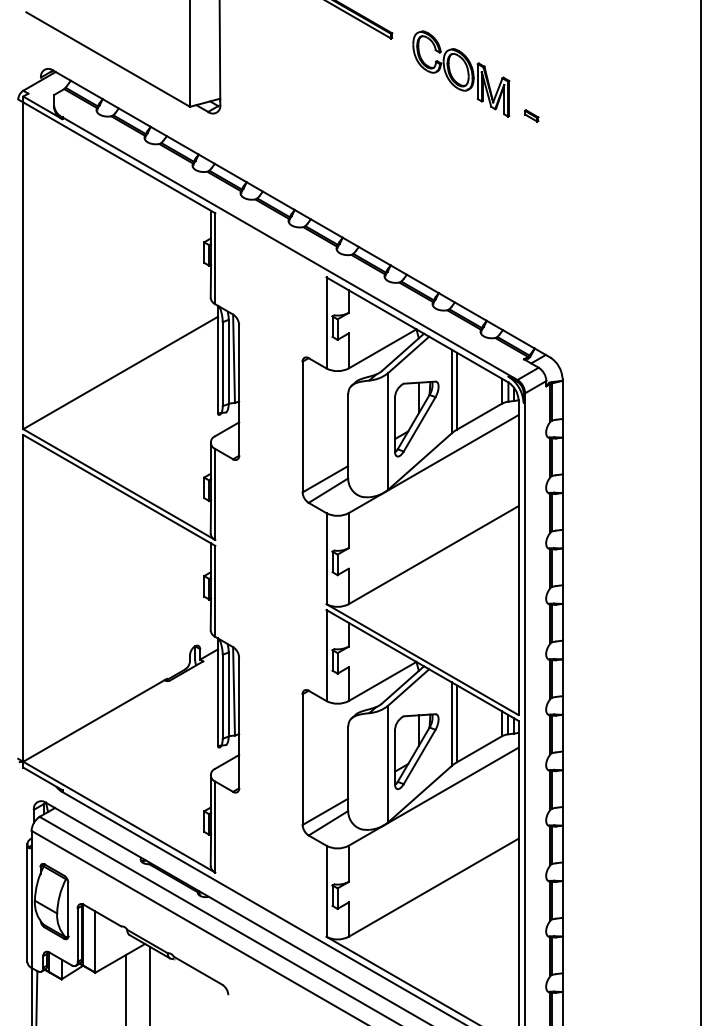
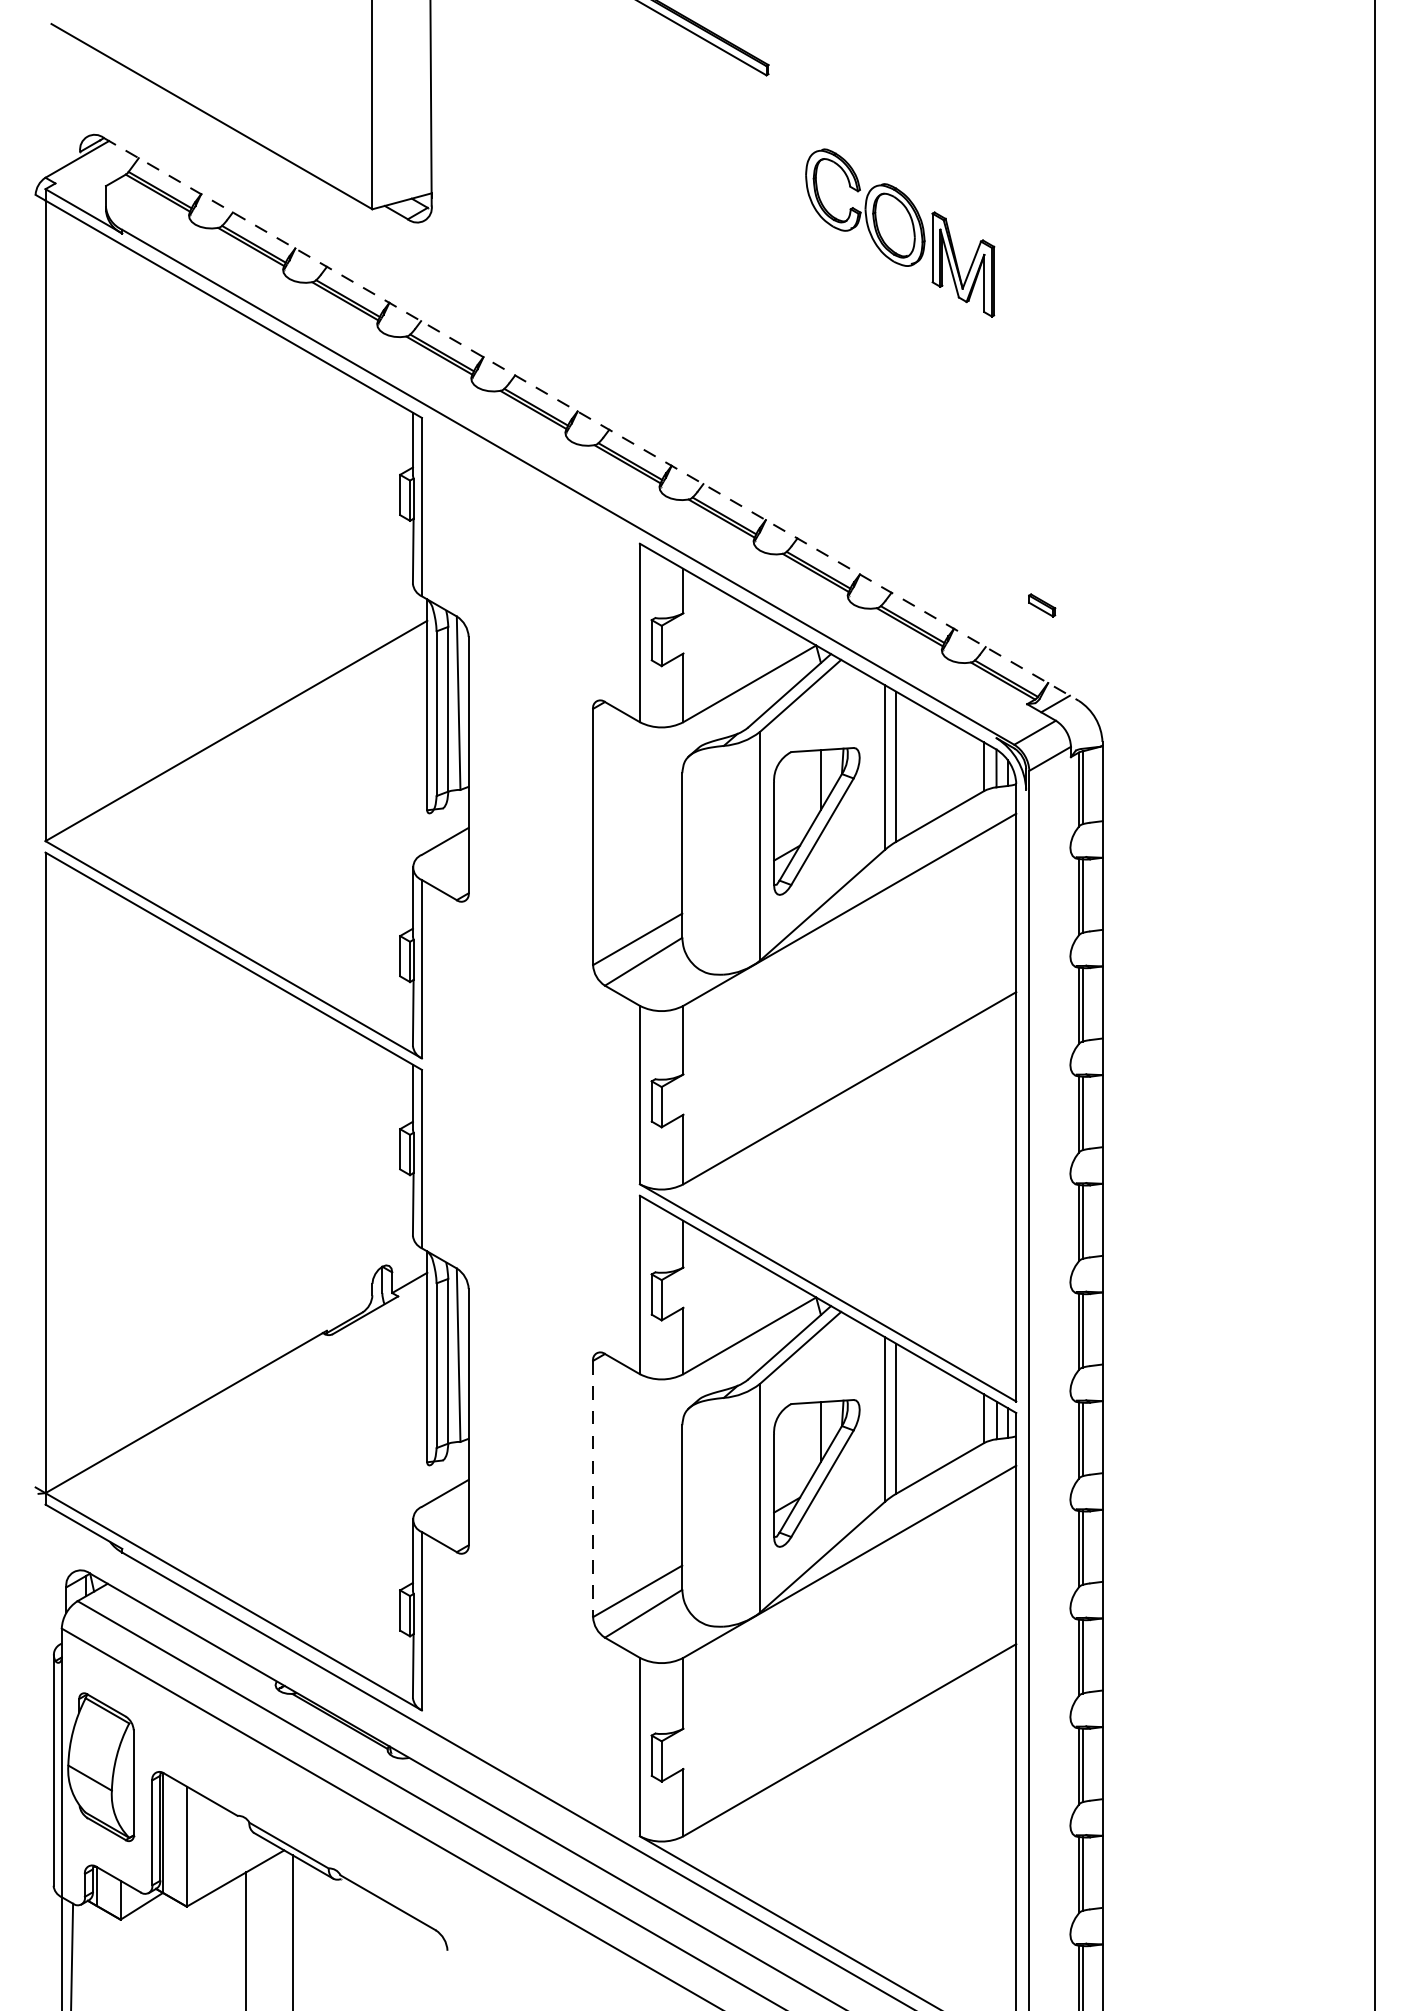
part: (461, 73) -> (900, 232), moved
part: (531, 115) -> (1041, 604), moved
line: (302, 214) -> (592, 420), solid -> dashed
line: (302, 760) -> (592, 1490), solid -> dashed

